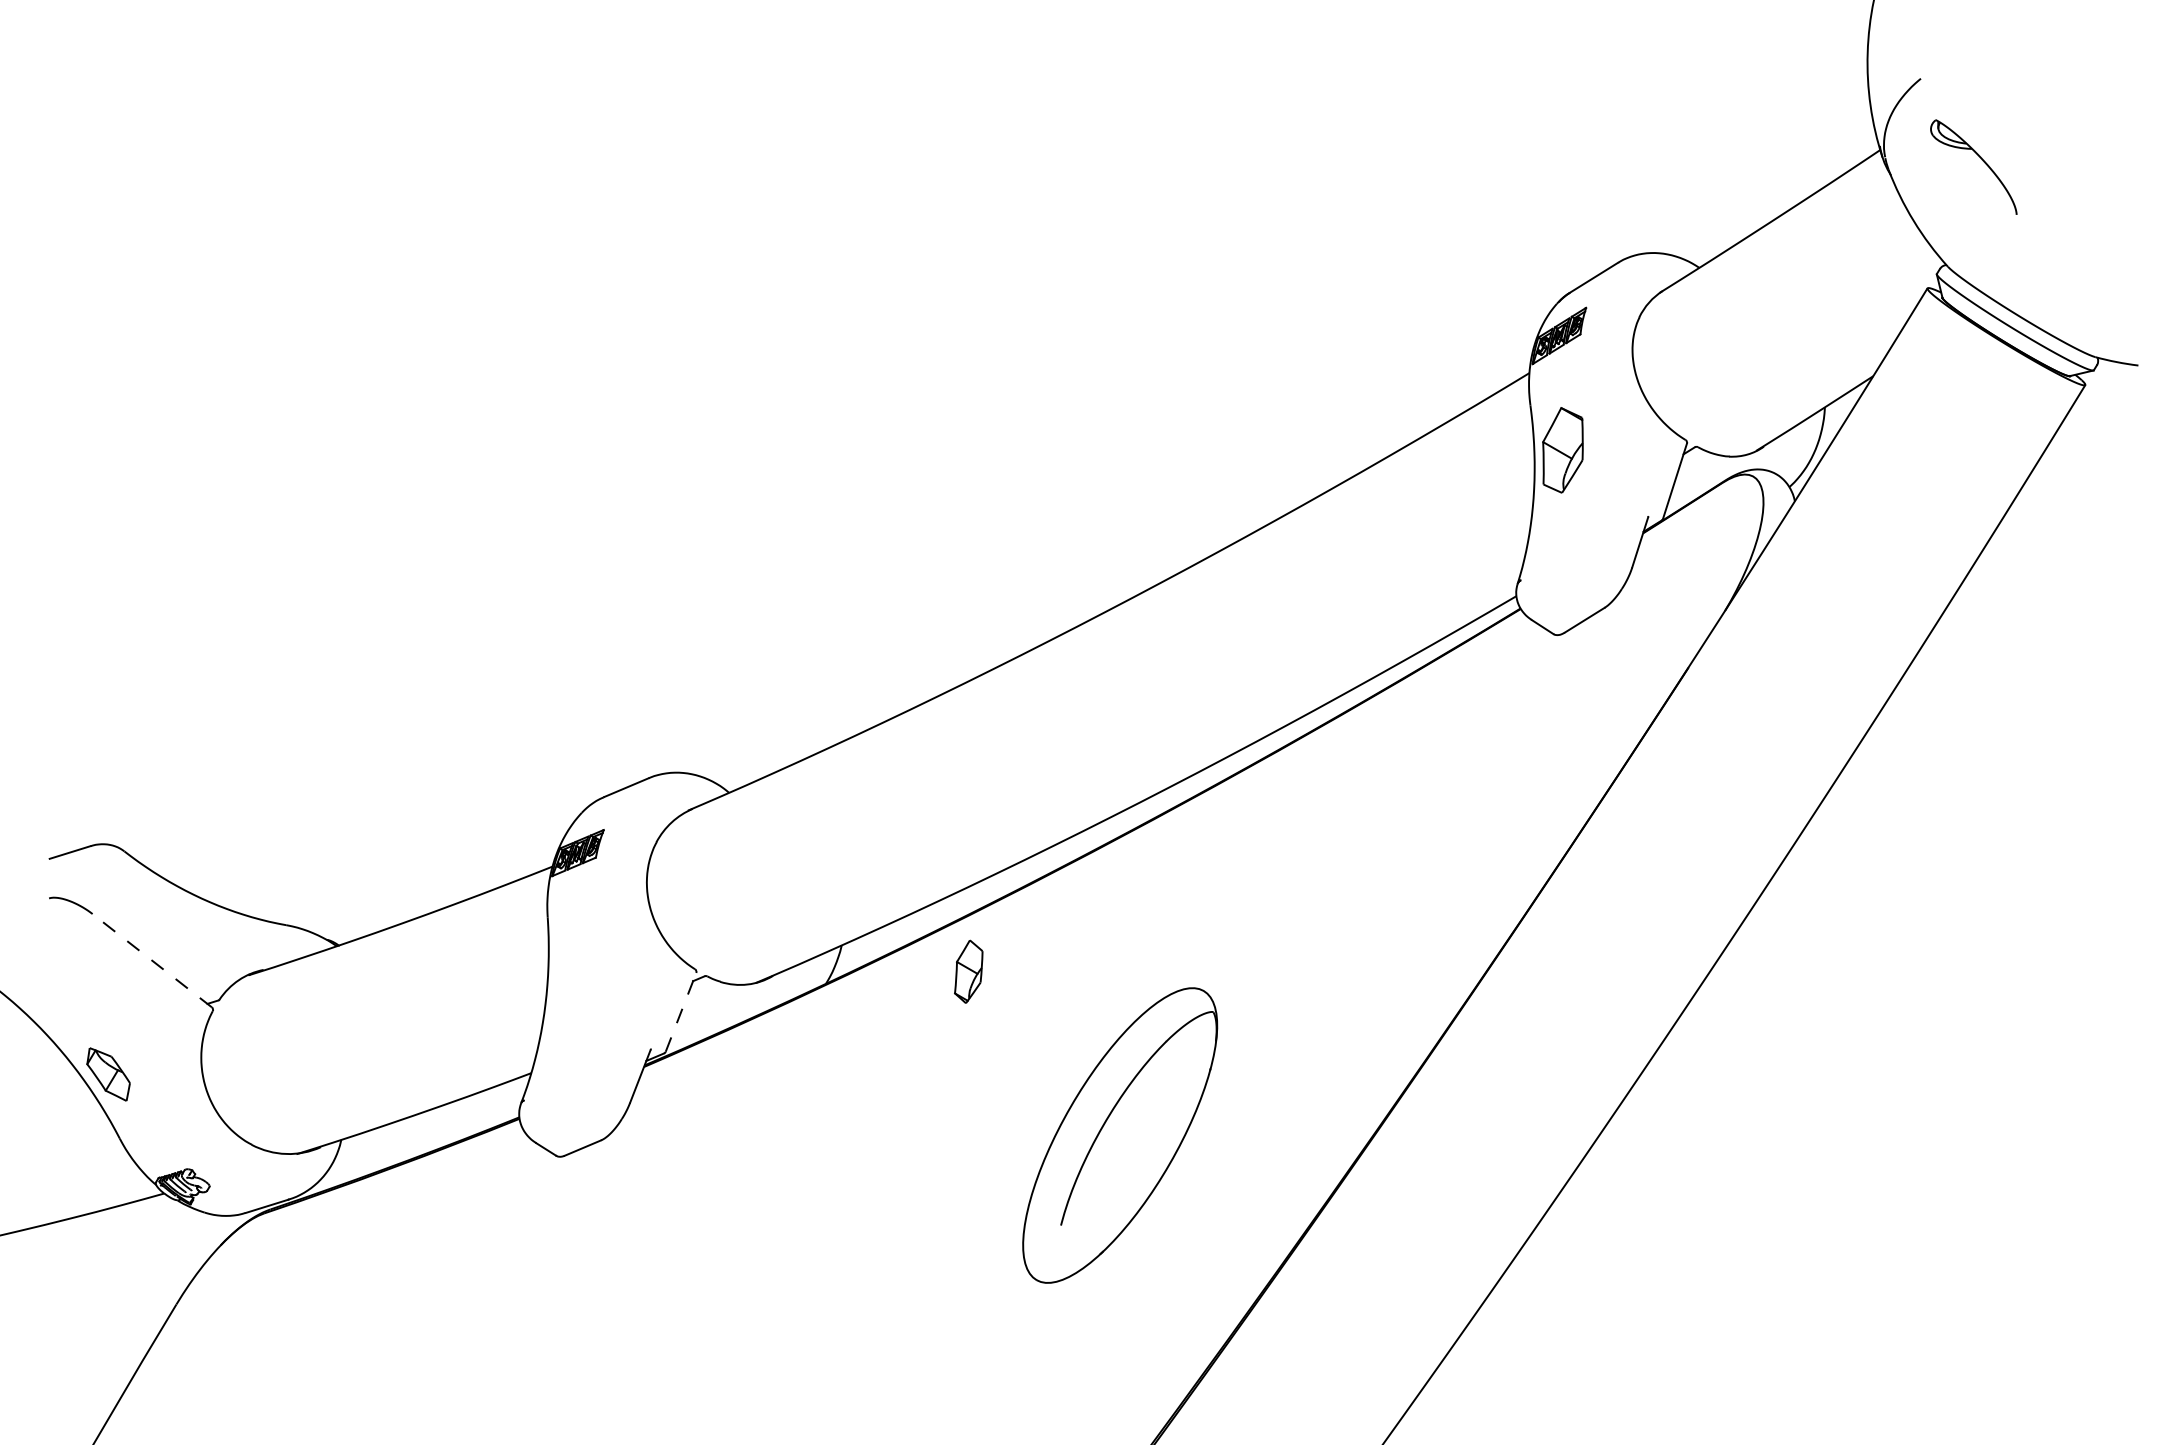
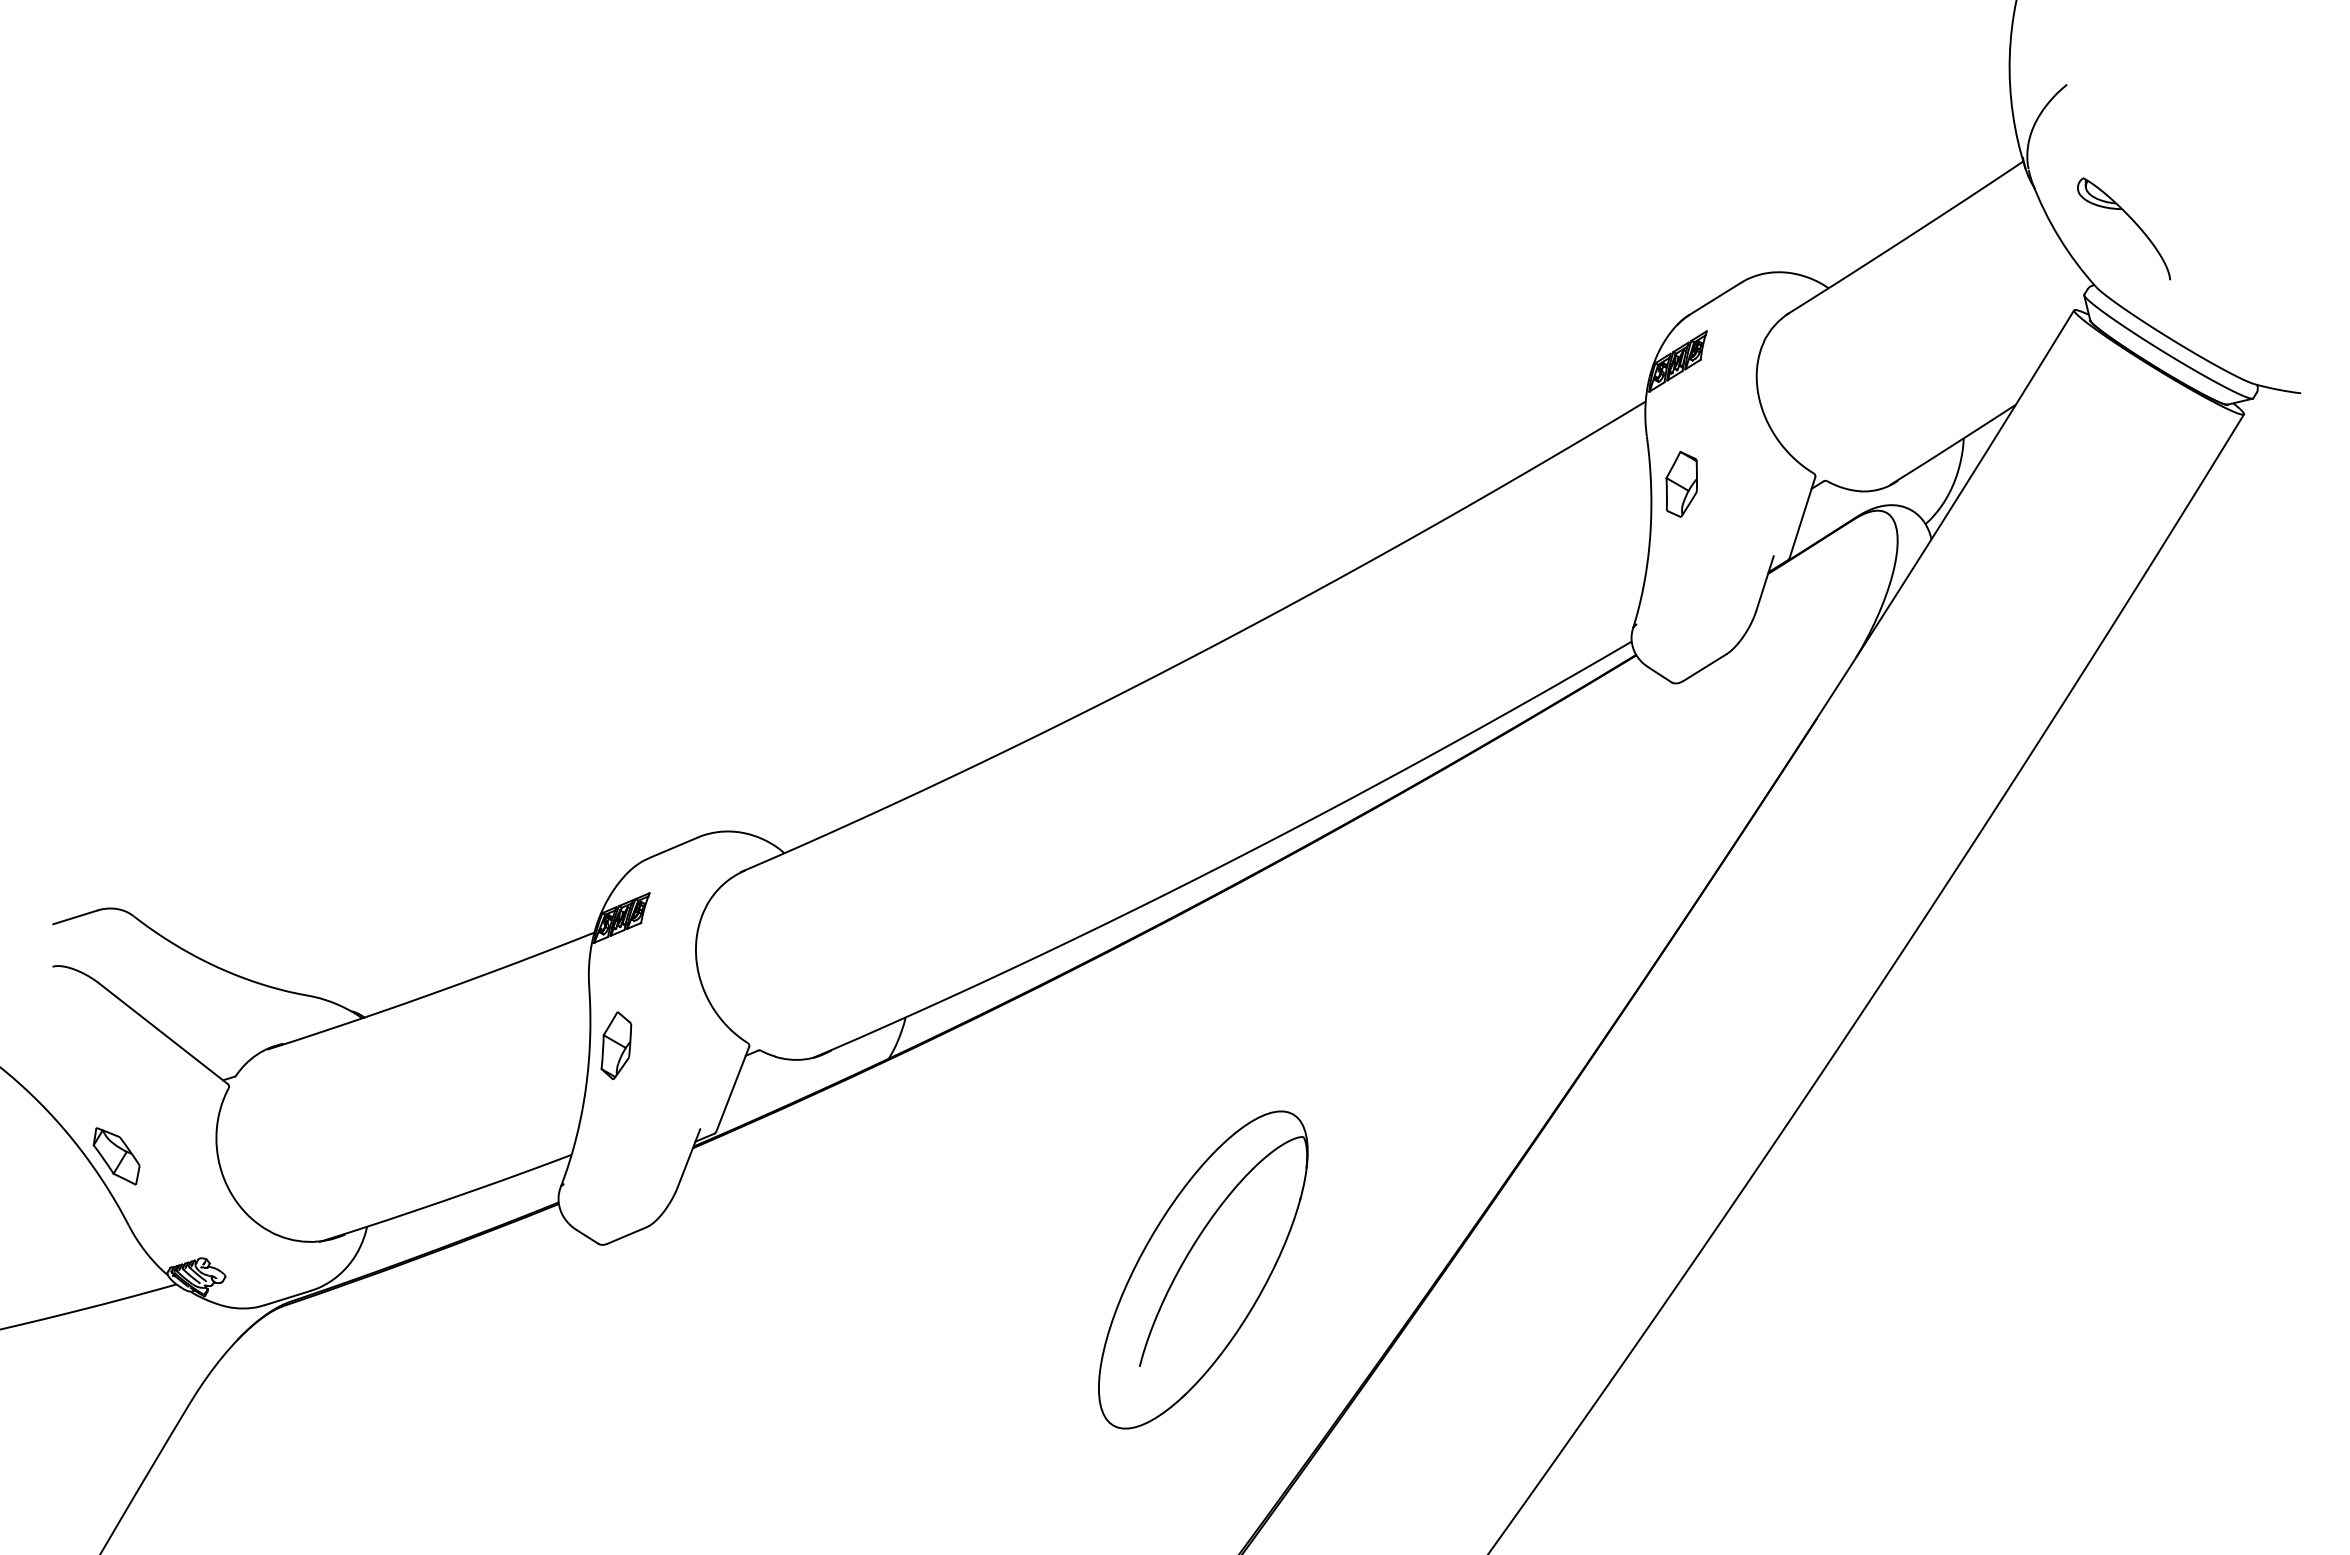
part: (1980, 159) -> (2131, 220), moved
part: (1562, 449) -> (1681, 483), size x0.71
line: (152, 960) -> (163, 1033), dashed -> solid
part: (968, 971) -> (616, 1045), moved
line: (680, 1011) -> (732, 1088), dashed -> solid
part: (1120, 1135) -> (1203, 1269), moved

